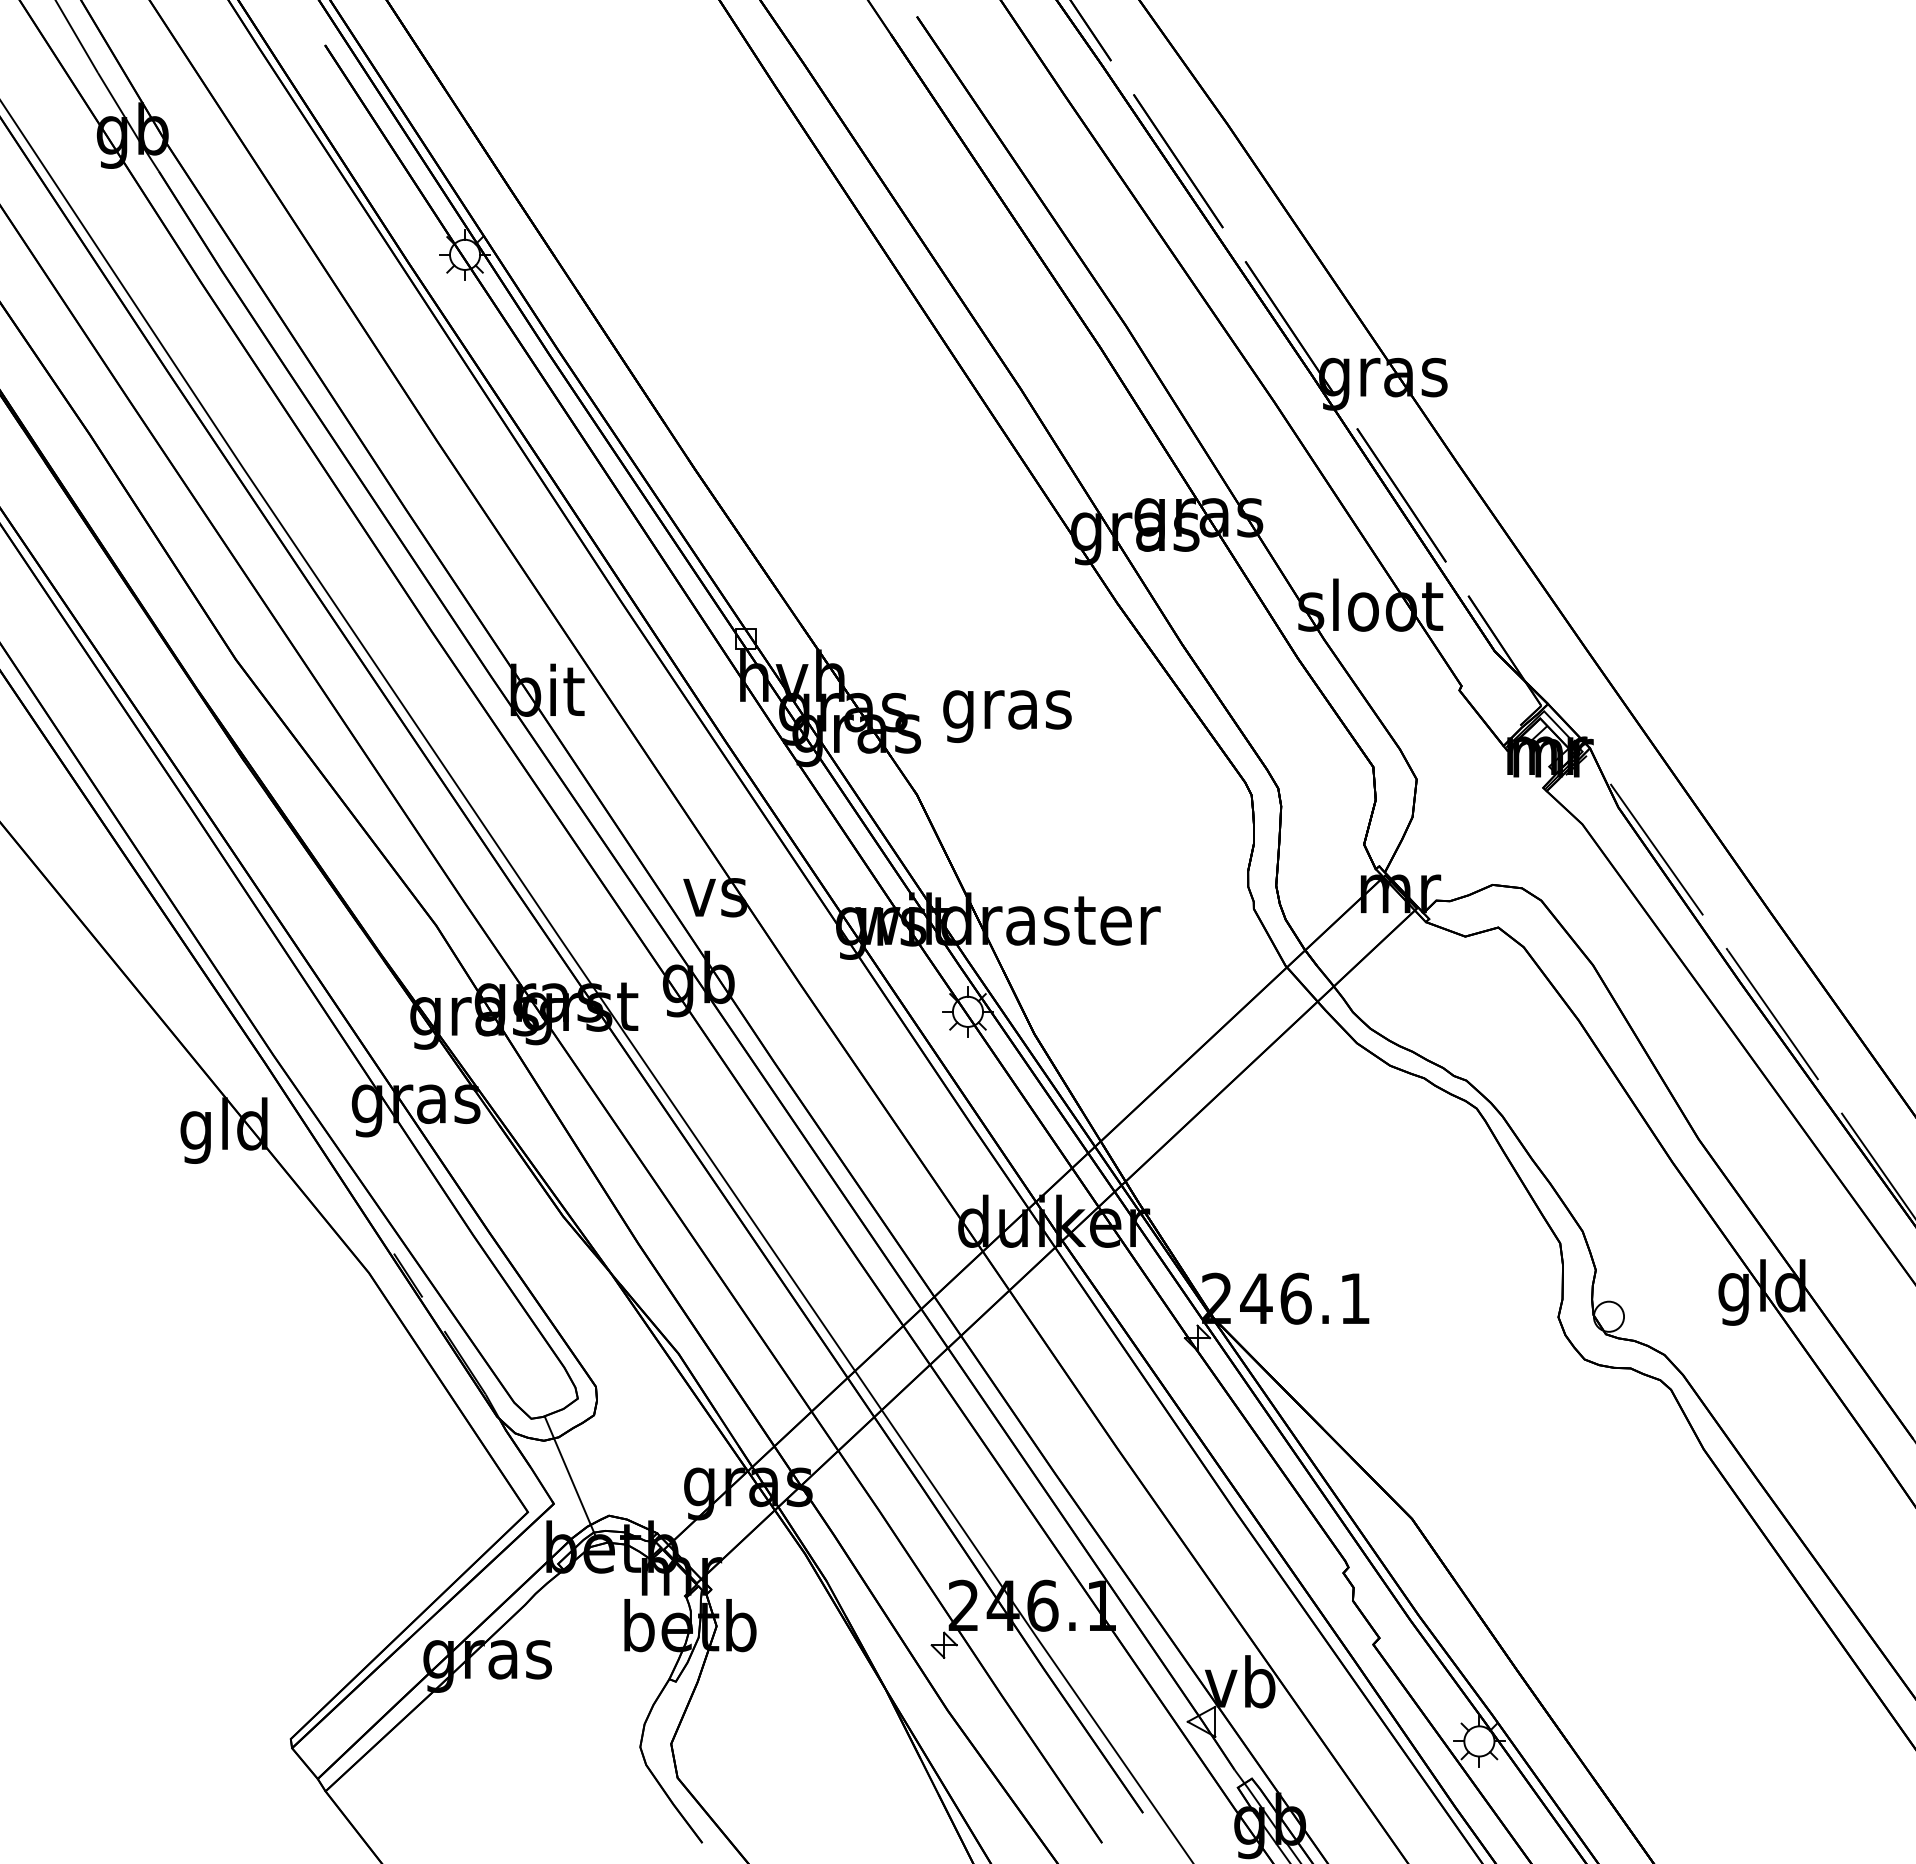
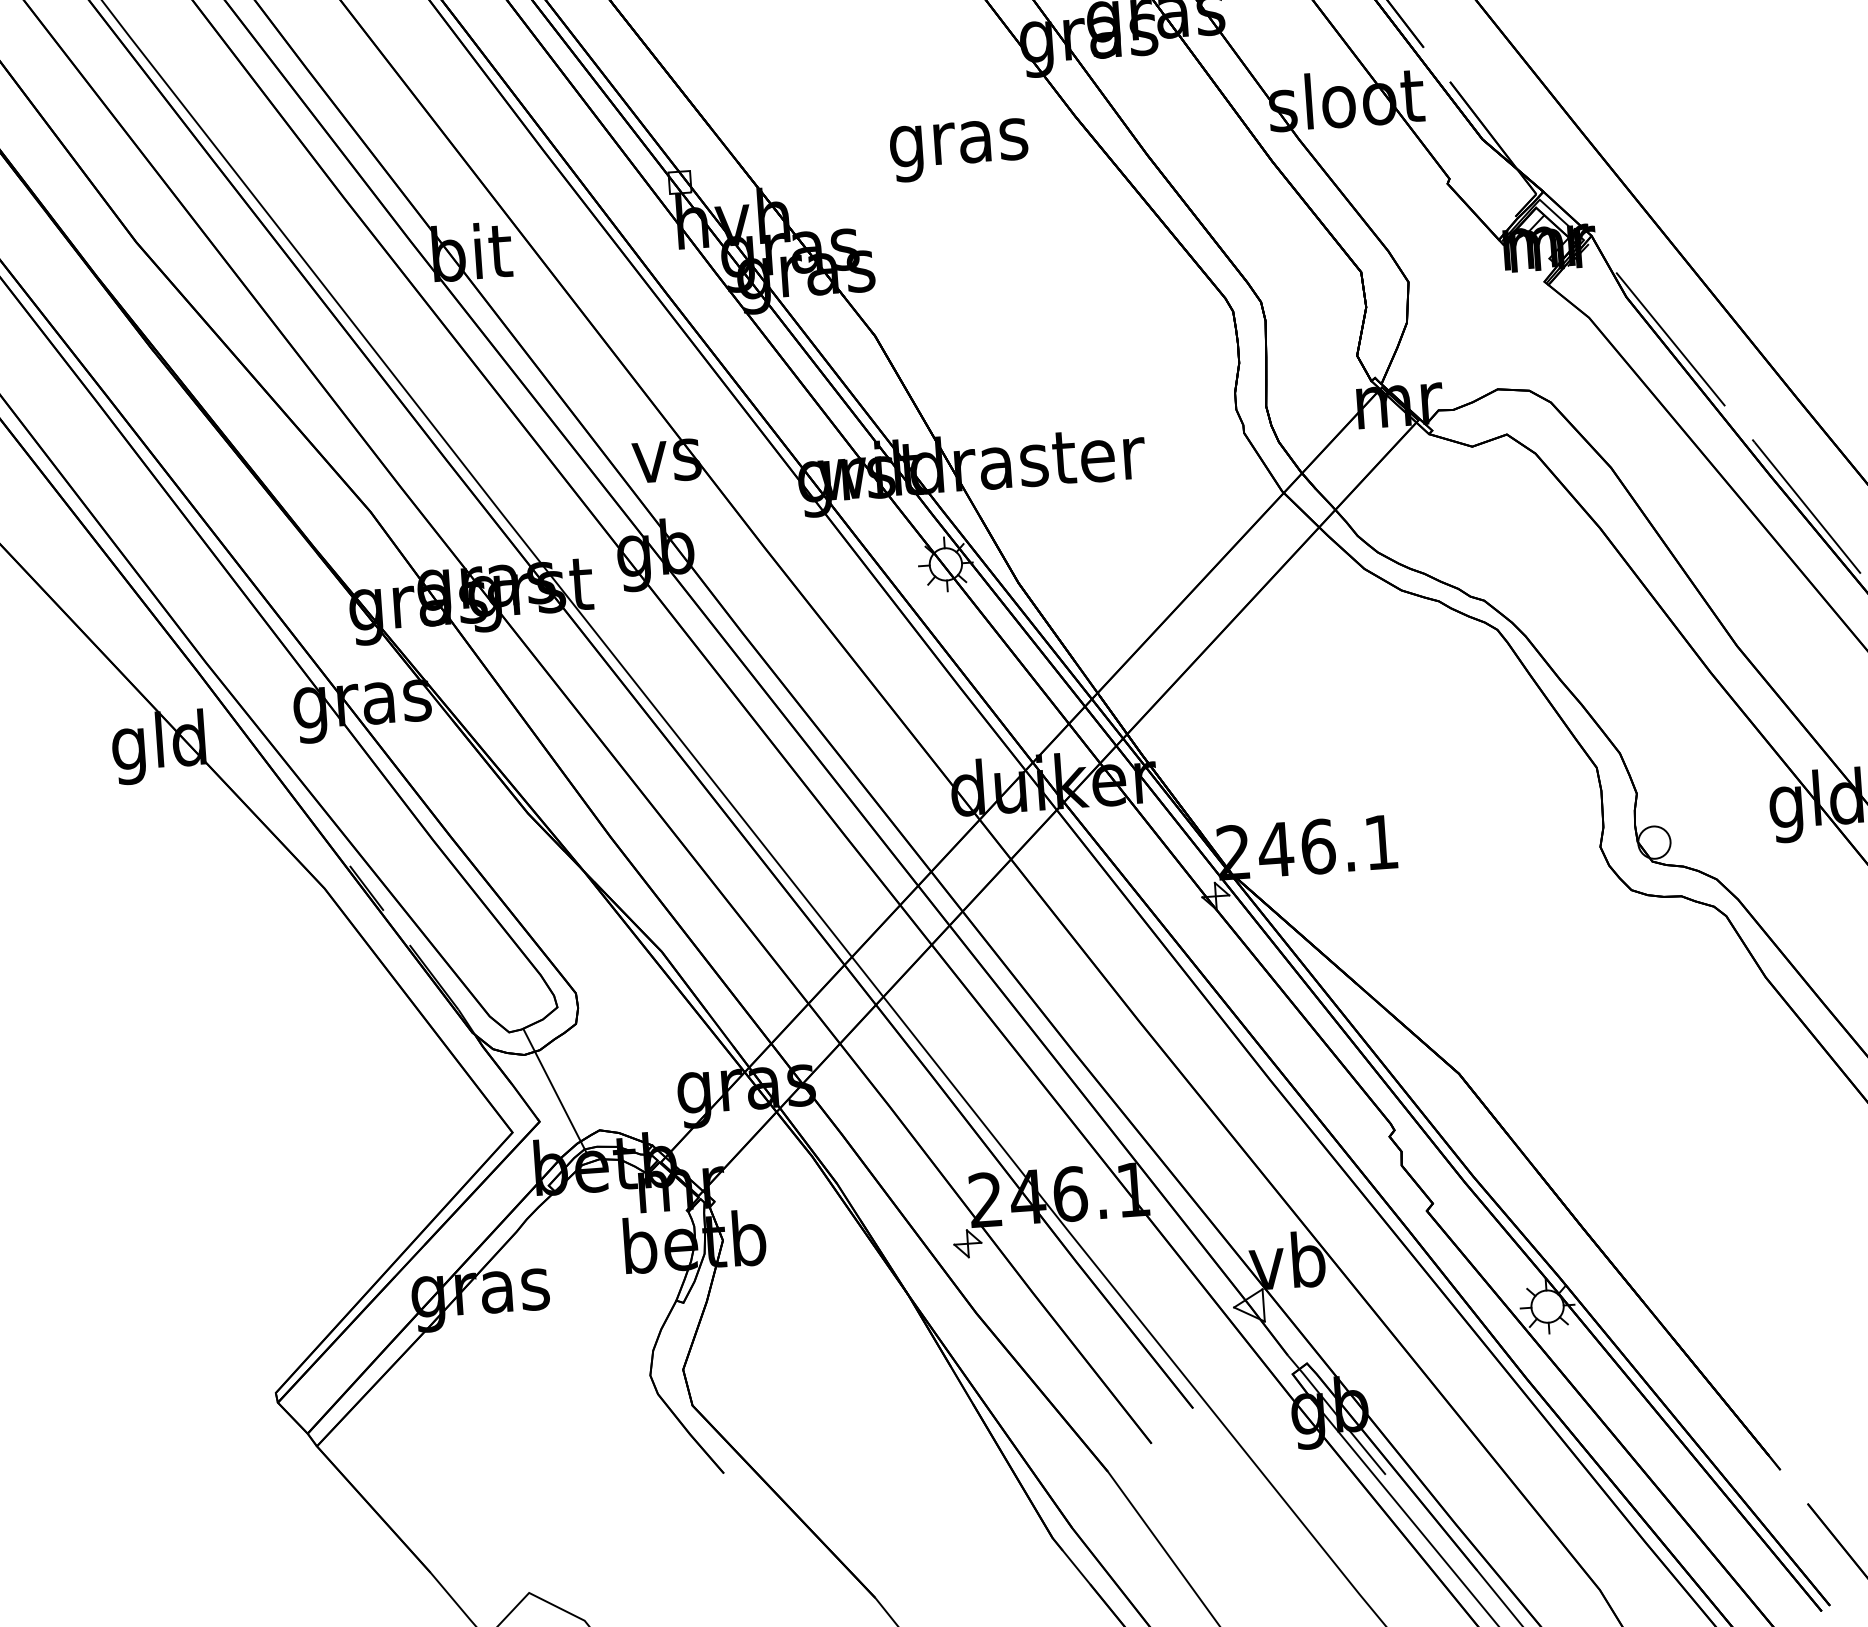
text: (1007, 716) -> (959, 150), moved

